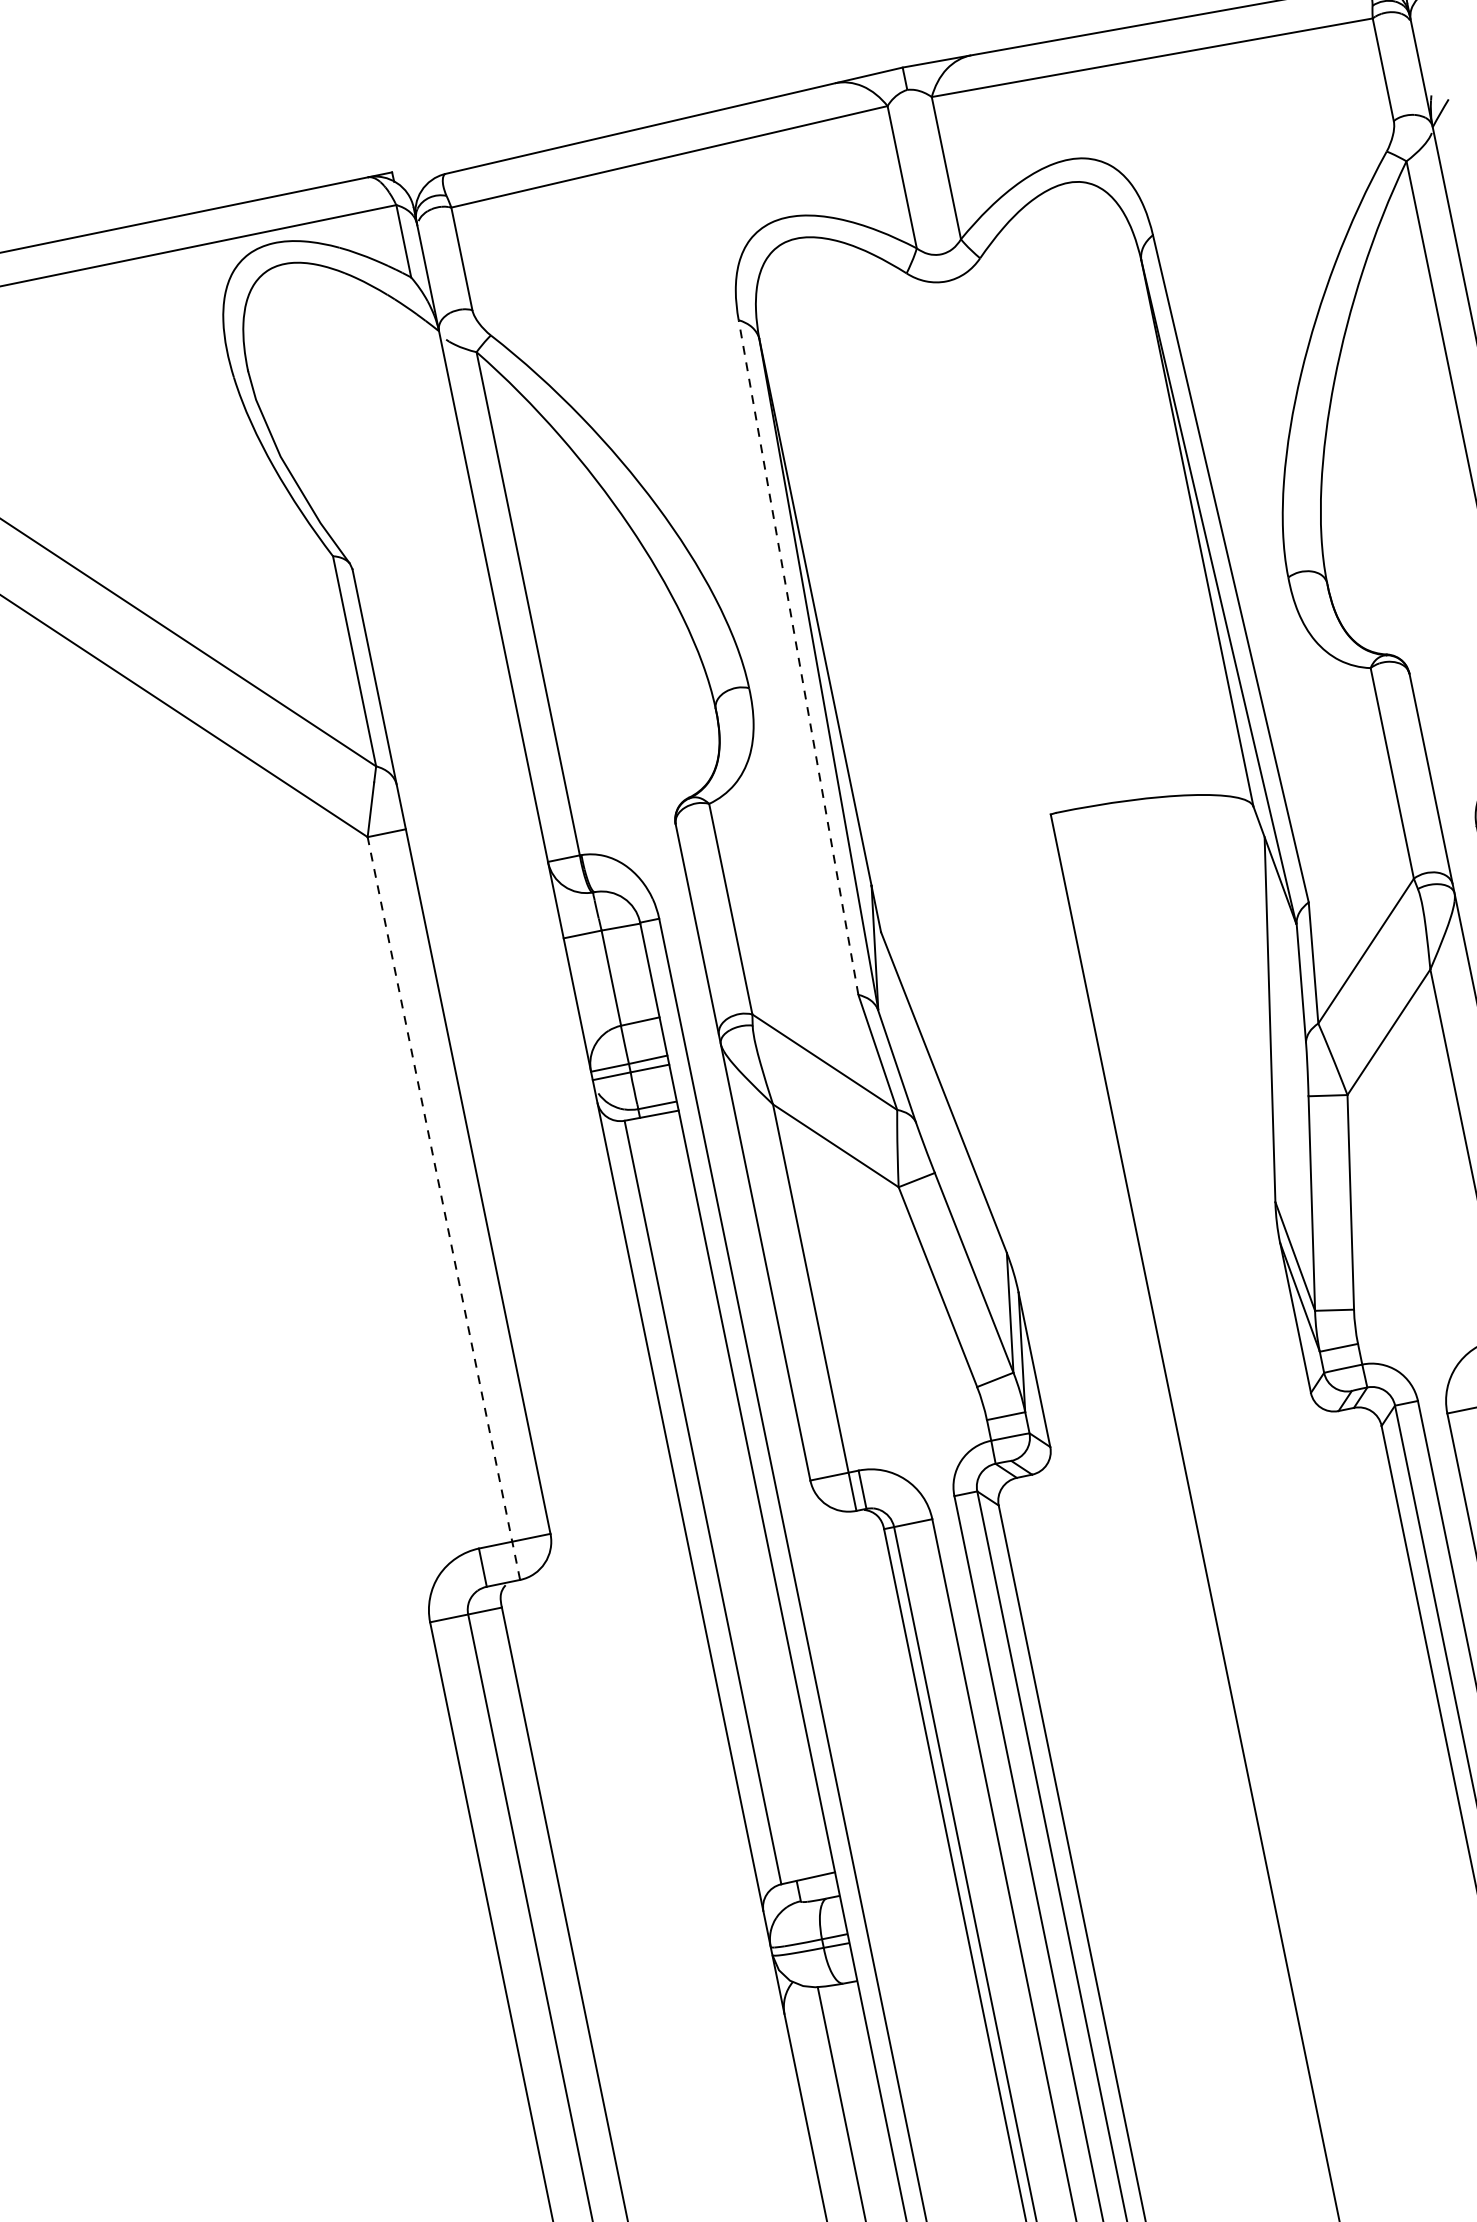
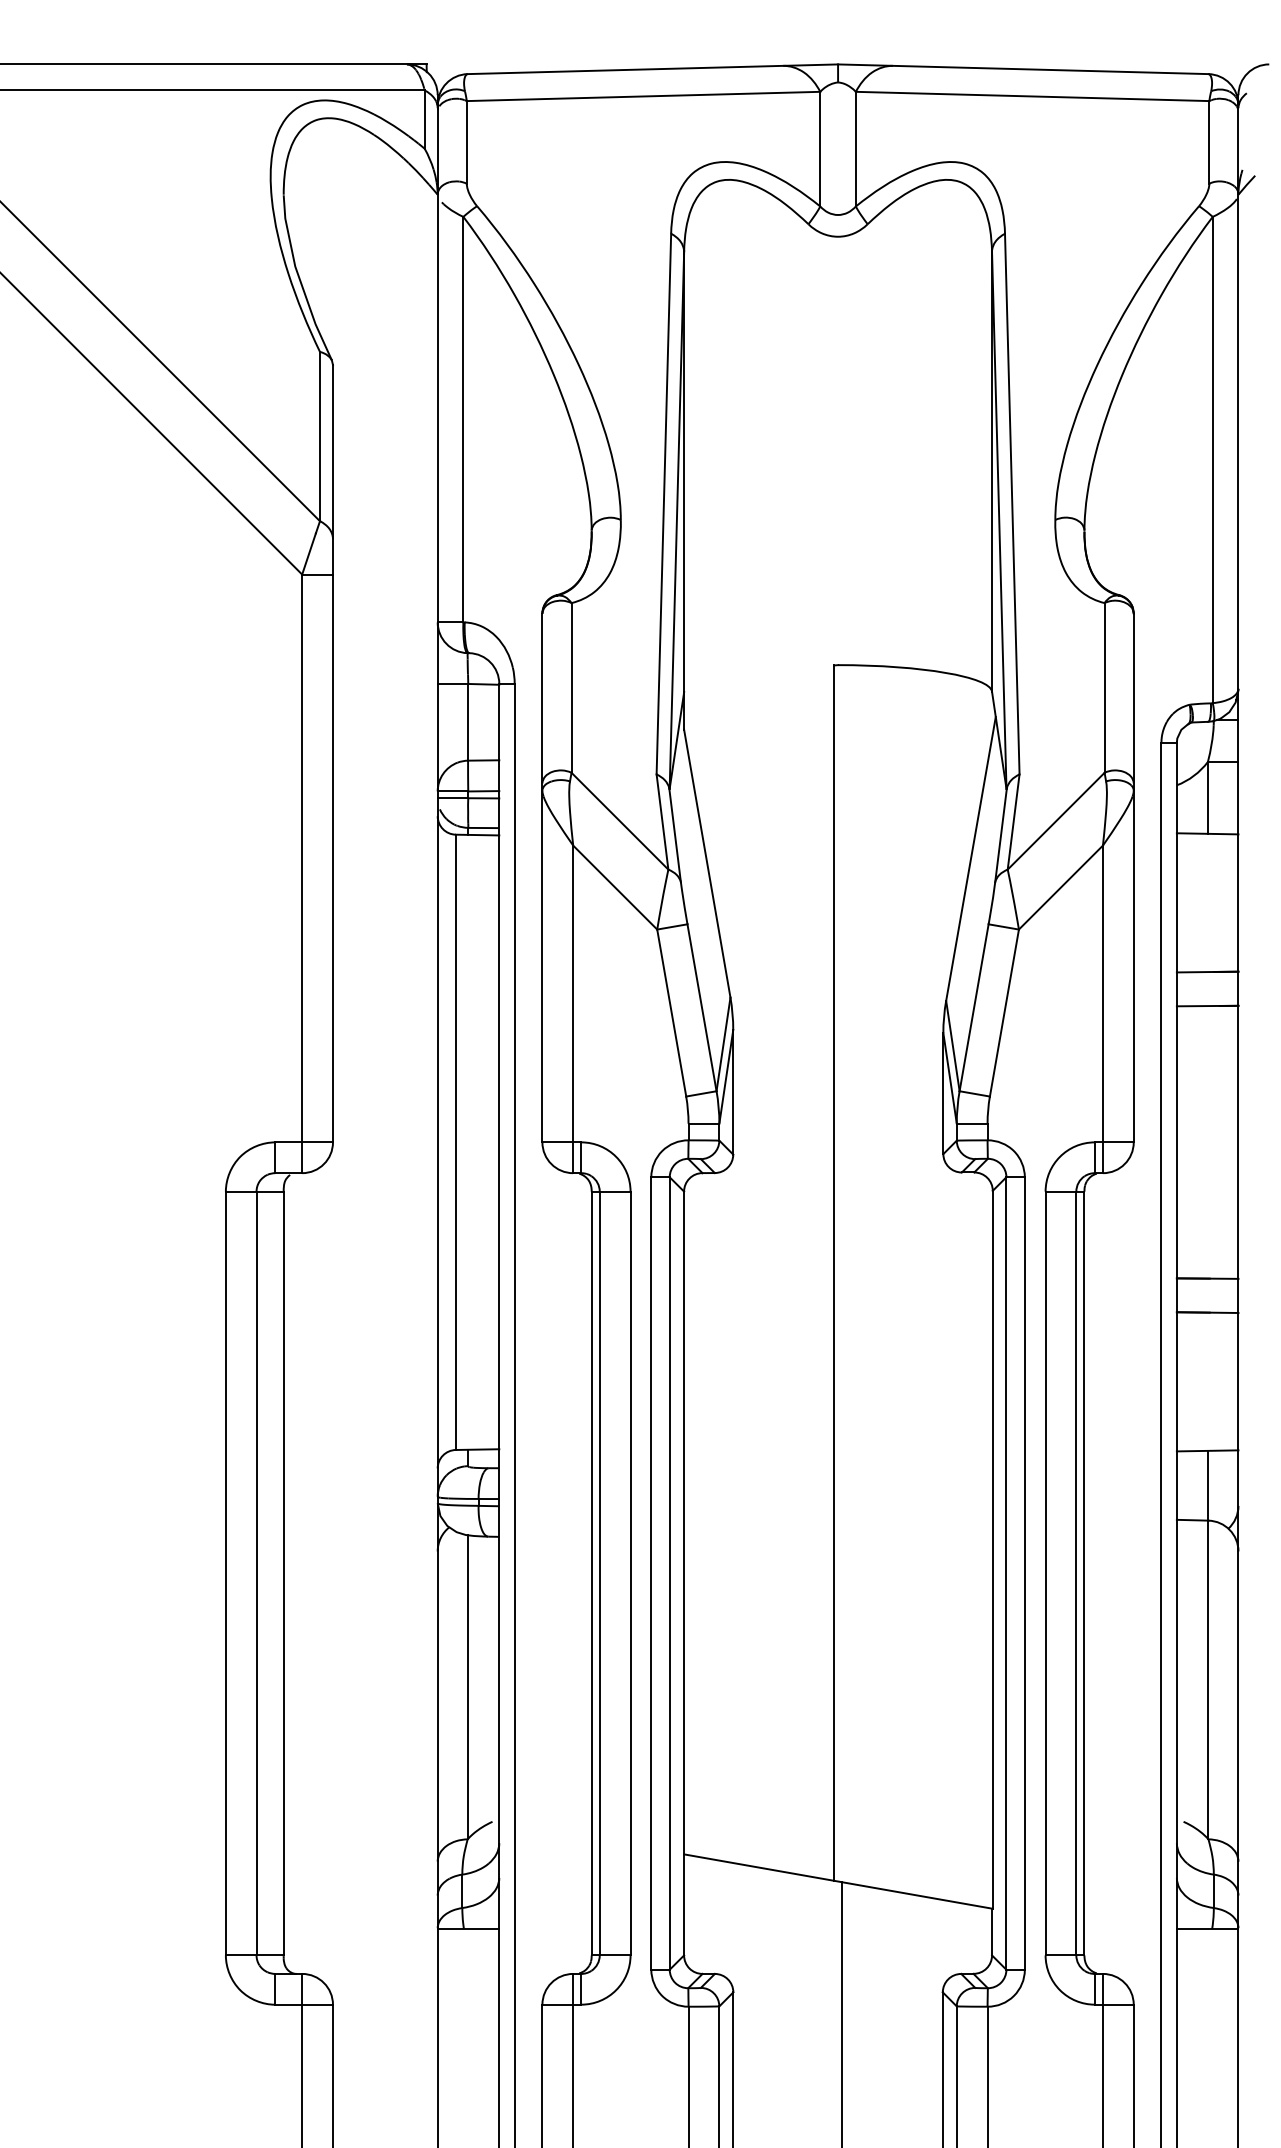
line: (797, 656) -> (663, 503), dashed -> solid
line: (444, 1207) -> (302, 873), dashed -> solid

